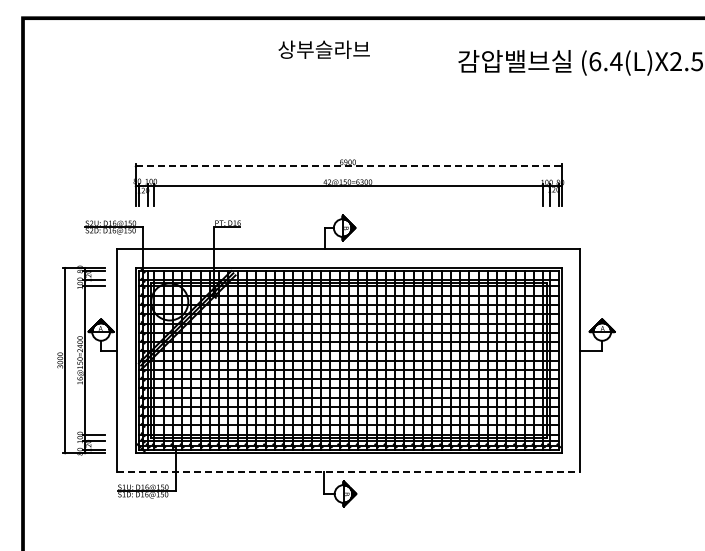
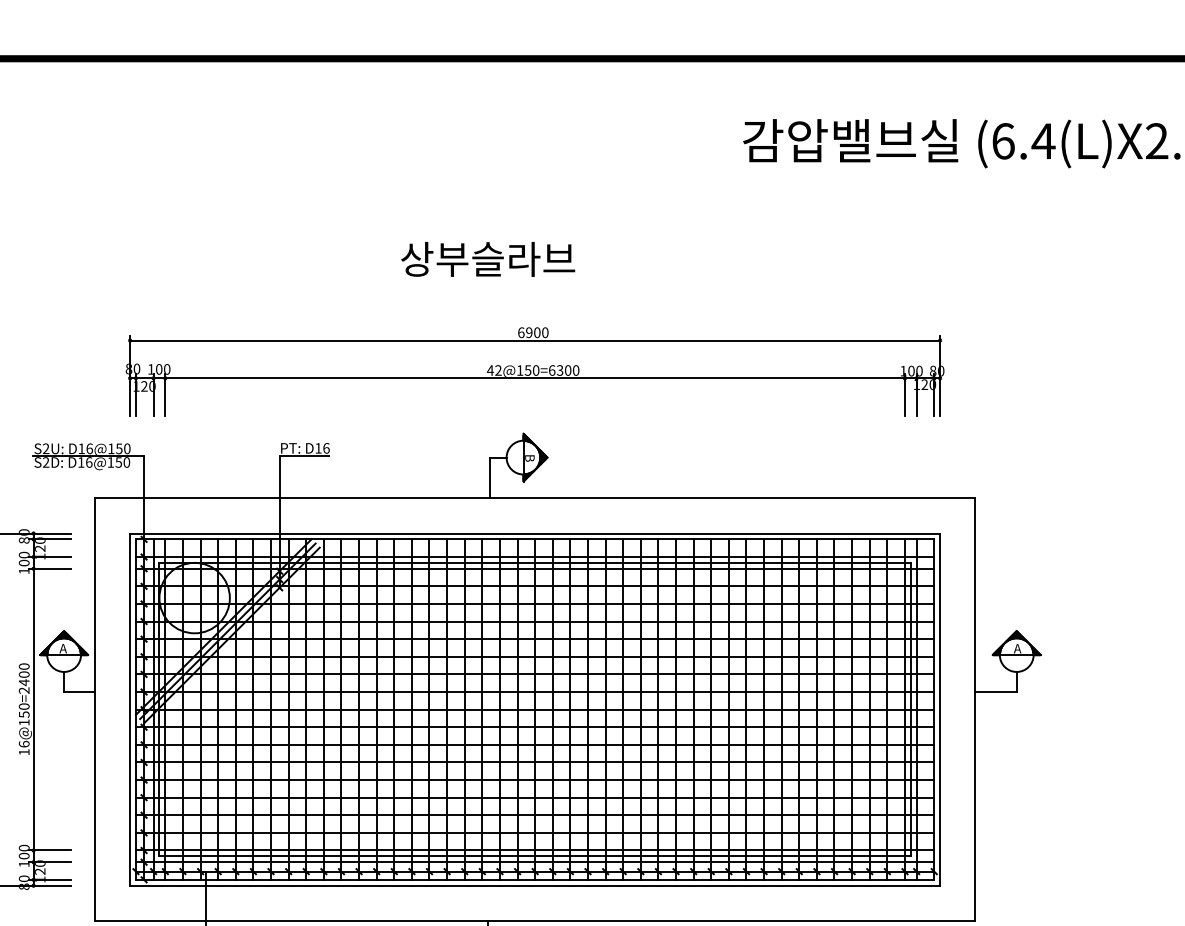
text: (323, 49) -> (486, 258), moved
line: (349, 166) -> (536, 340), dashed -> solid
line: (348, 471) -> (534, 920), dashed -> solid

